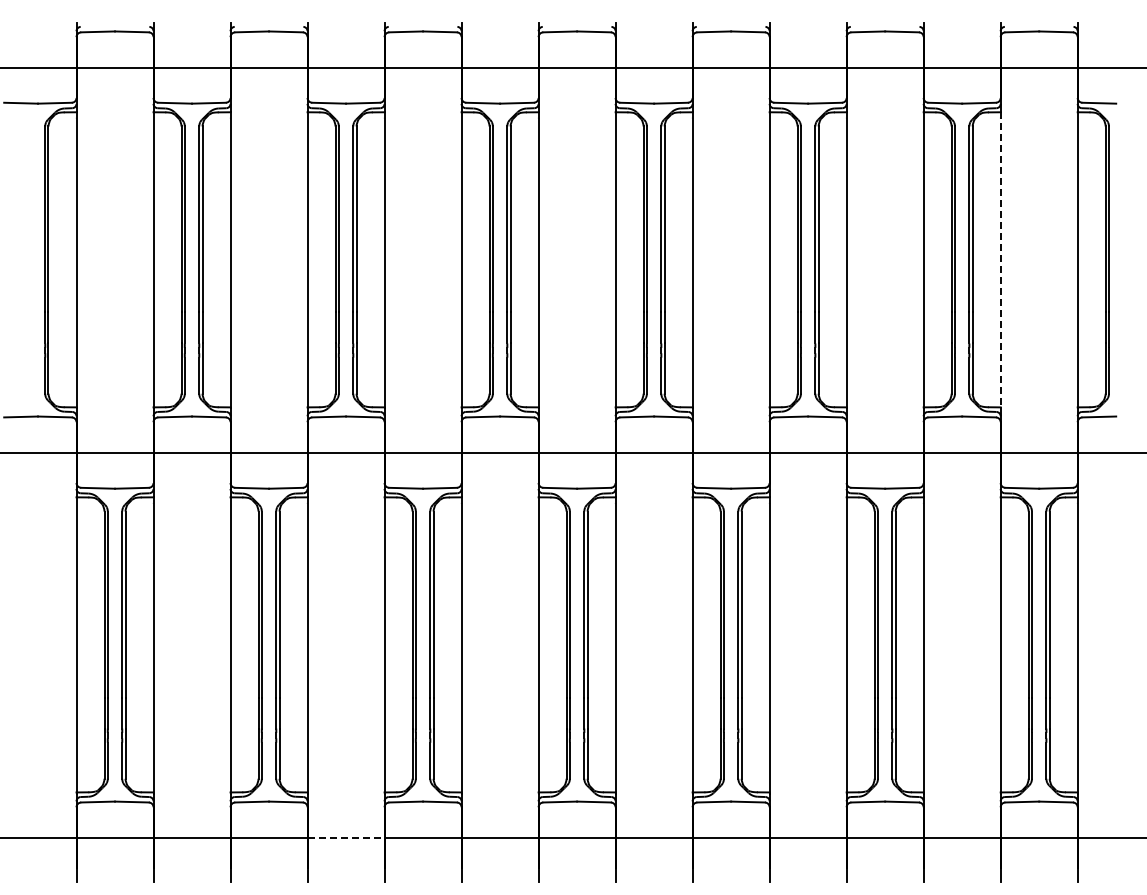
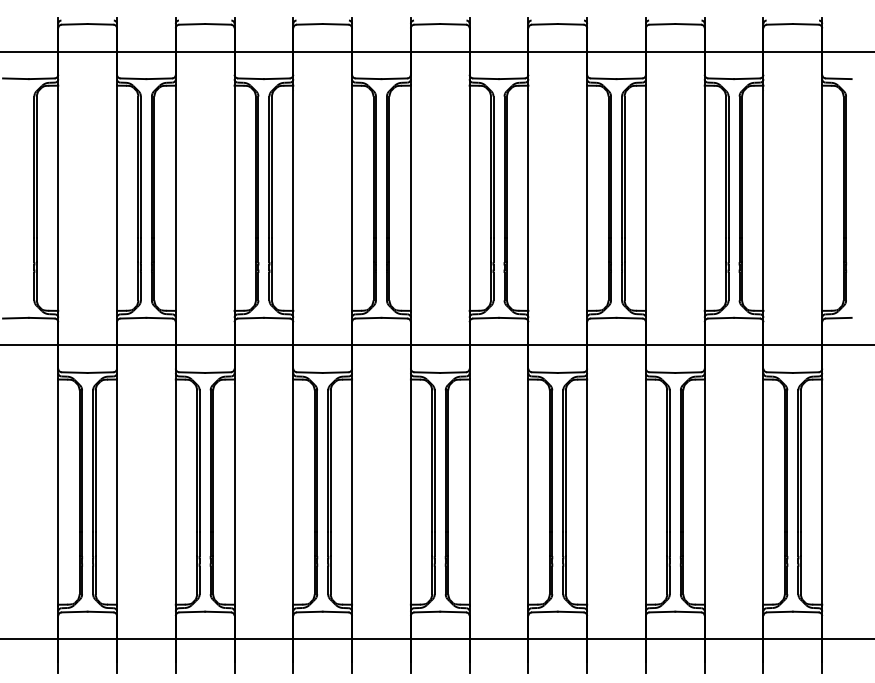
line: (1000, 260) -> (763, 198), dashed -> solid
line: (346, 837) -> (264, 639), dashed -> solid

